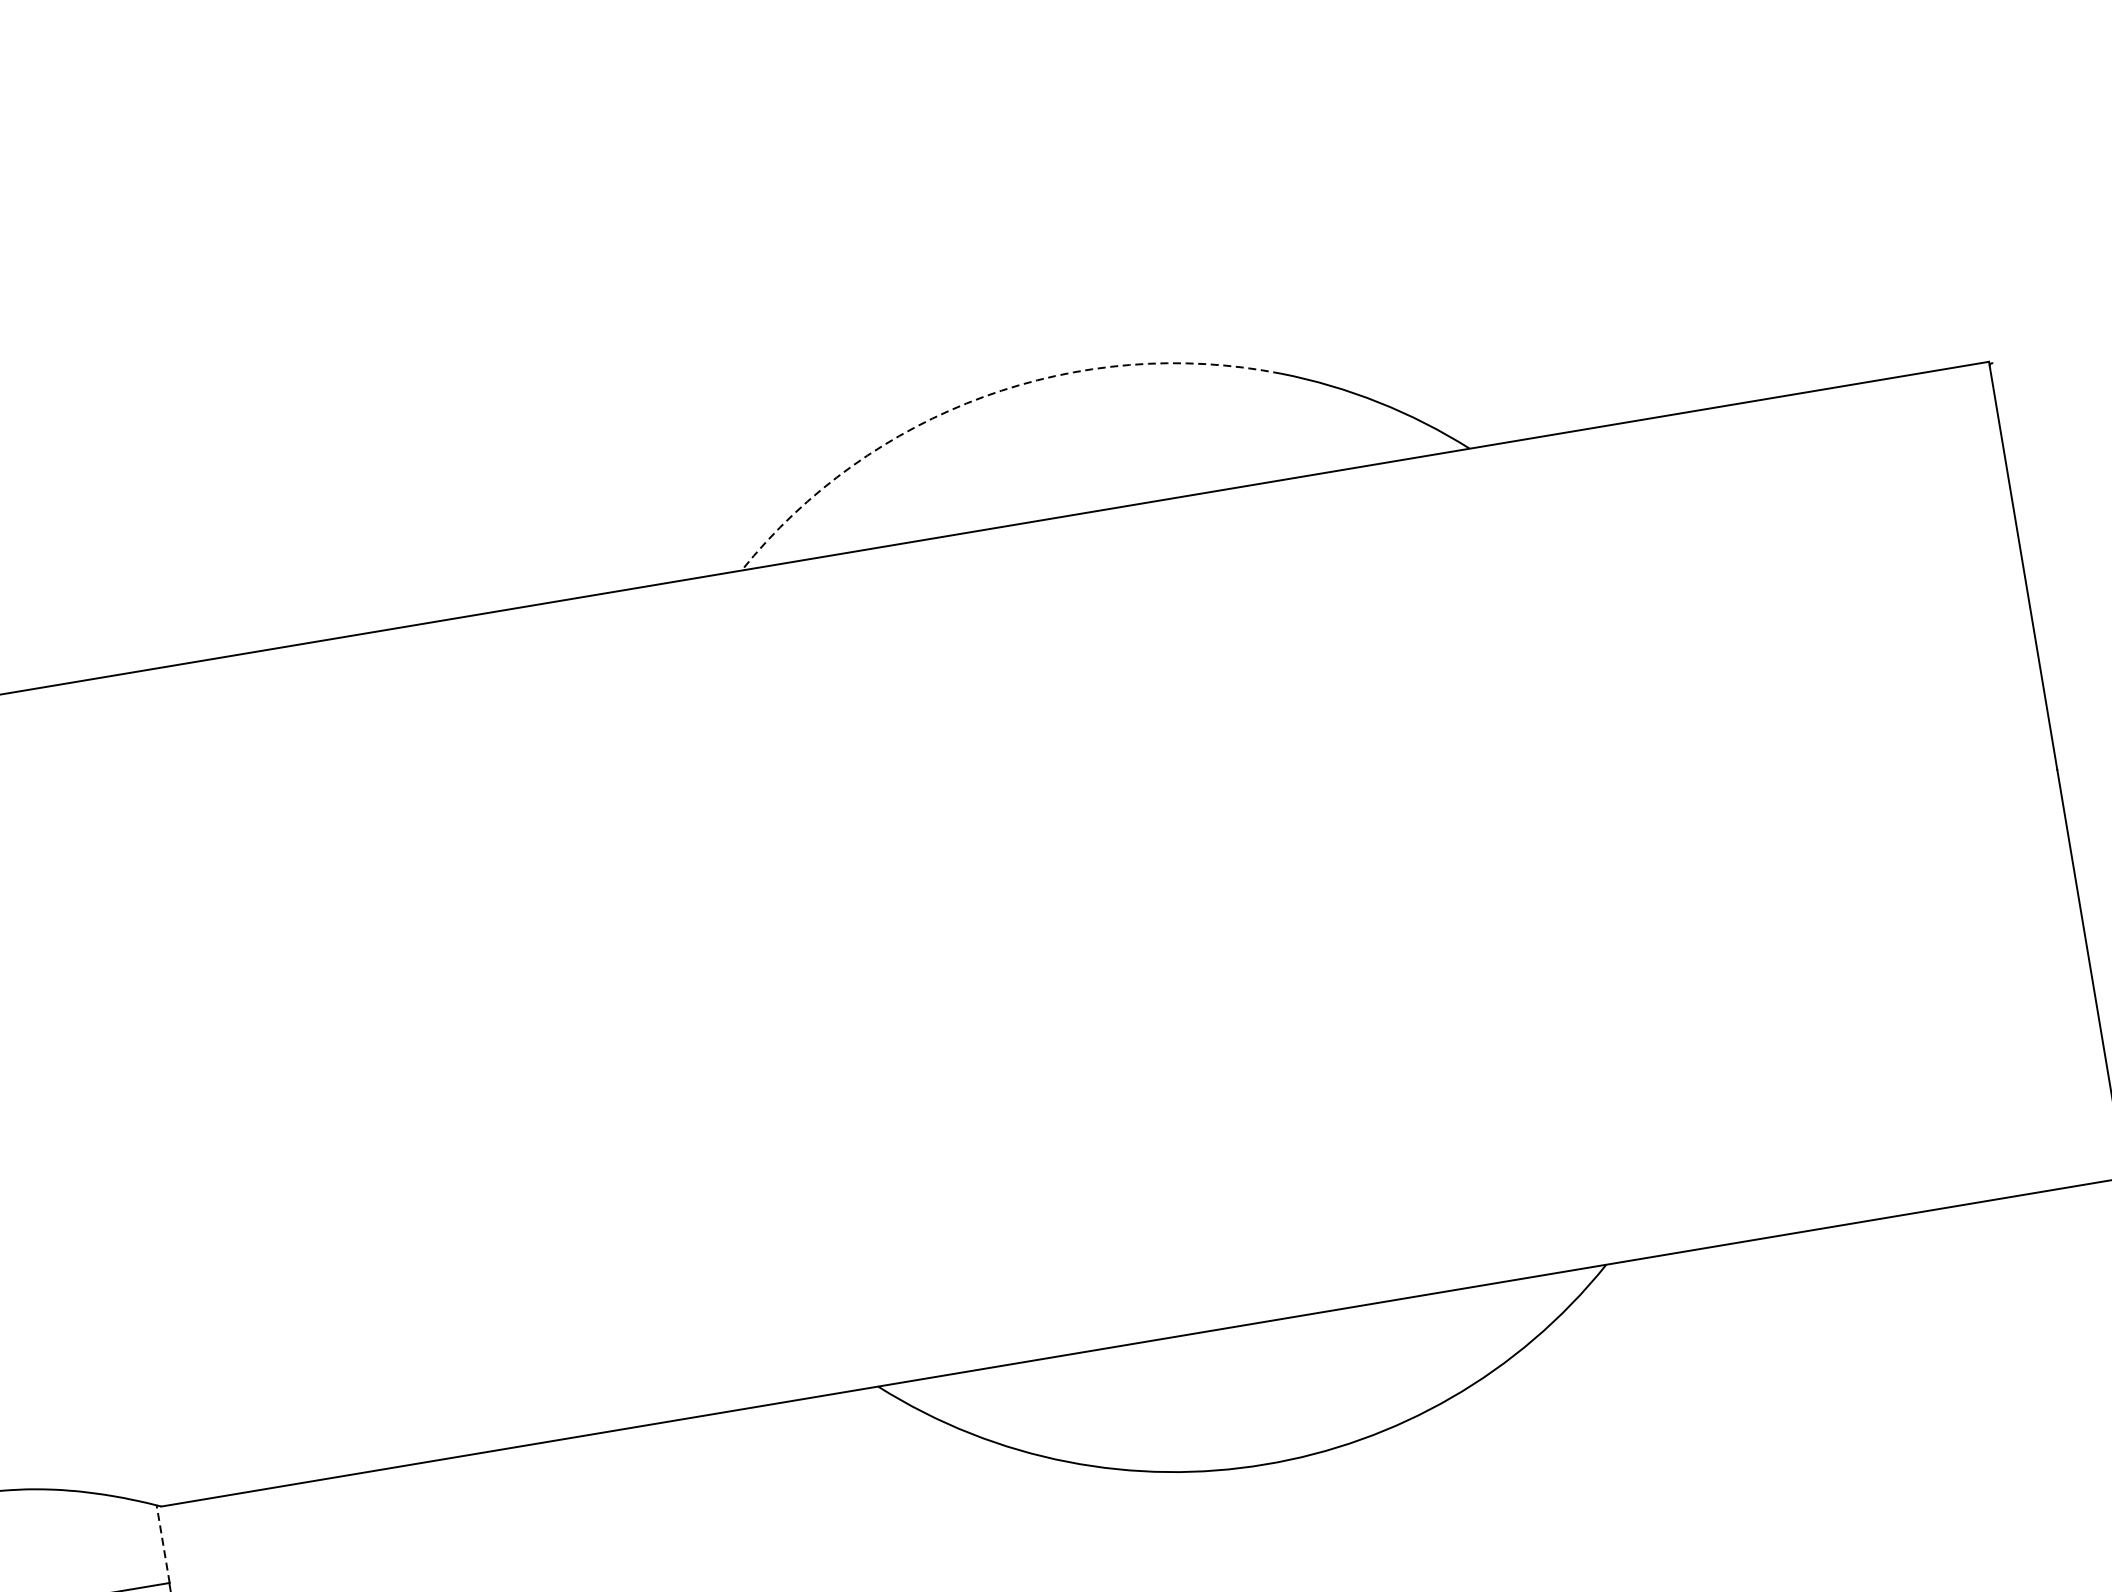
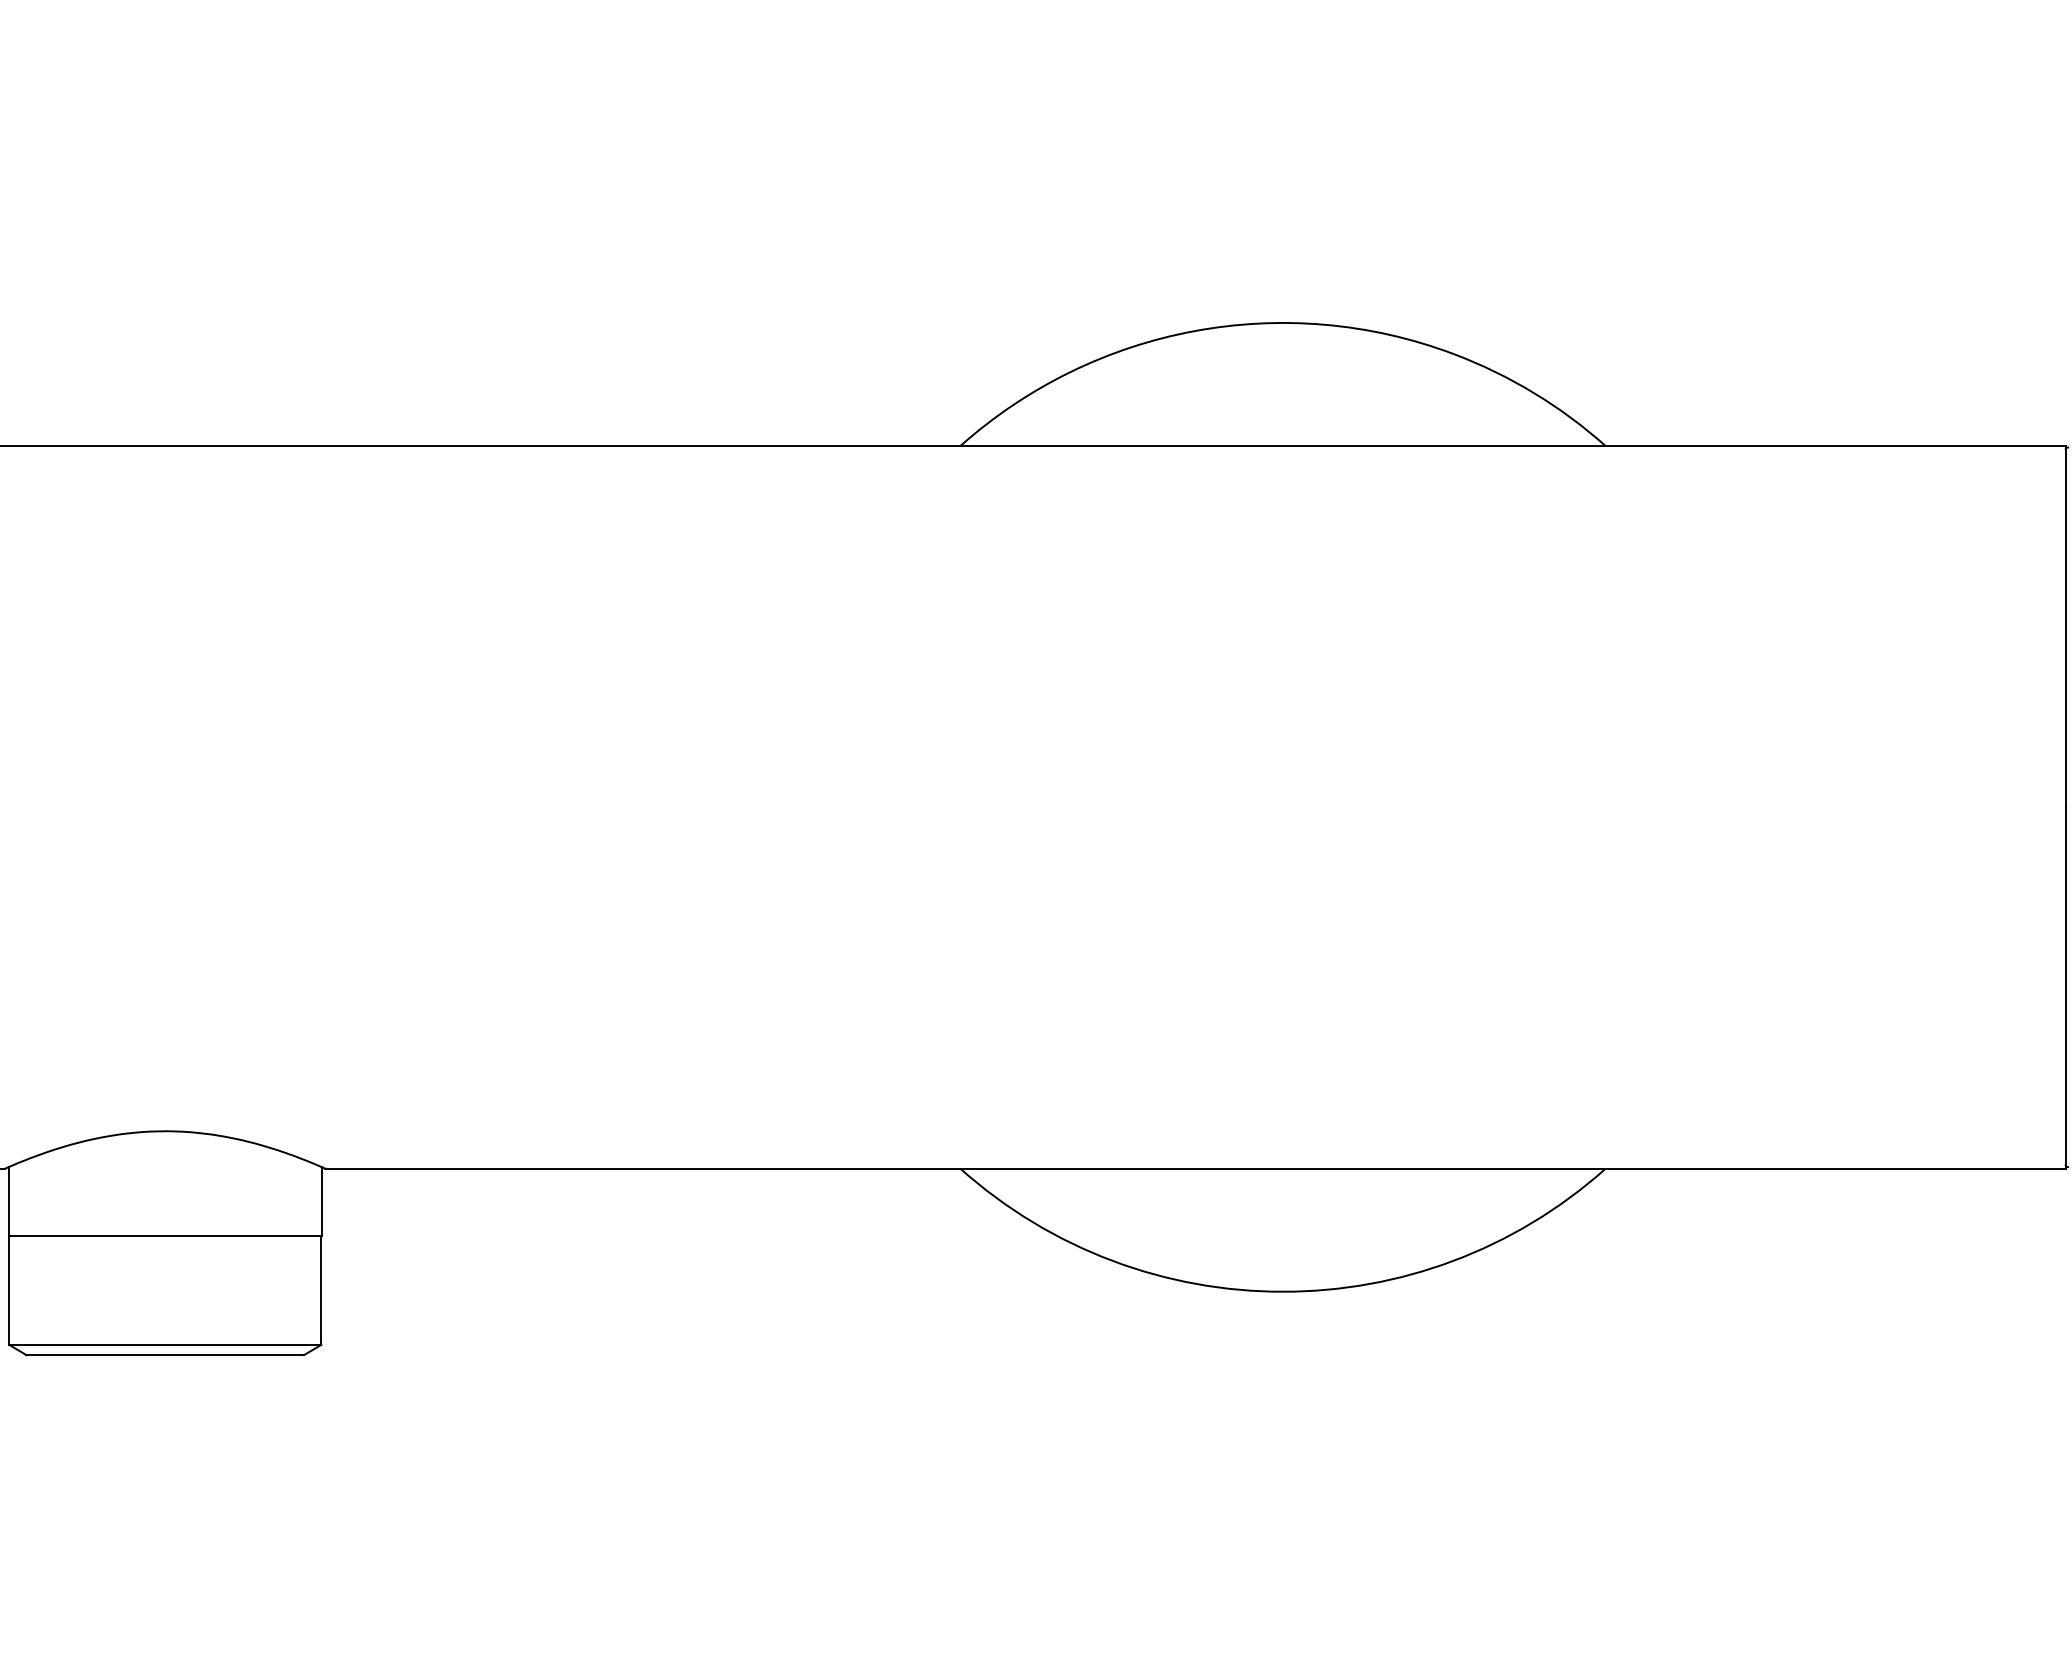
arc: (984, 397) -> (1194, 331), dashed -> solid
line: (162, 1544) -> (321, 1201), dashed -> solid

